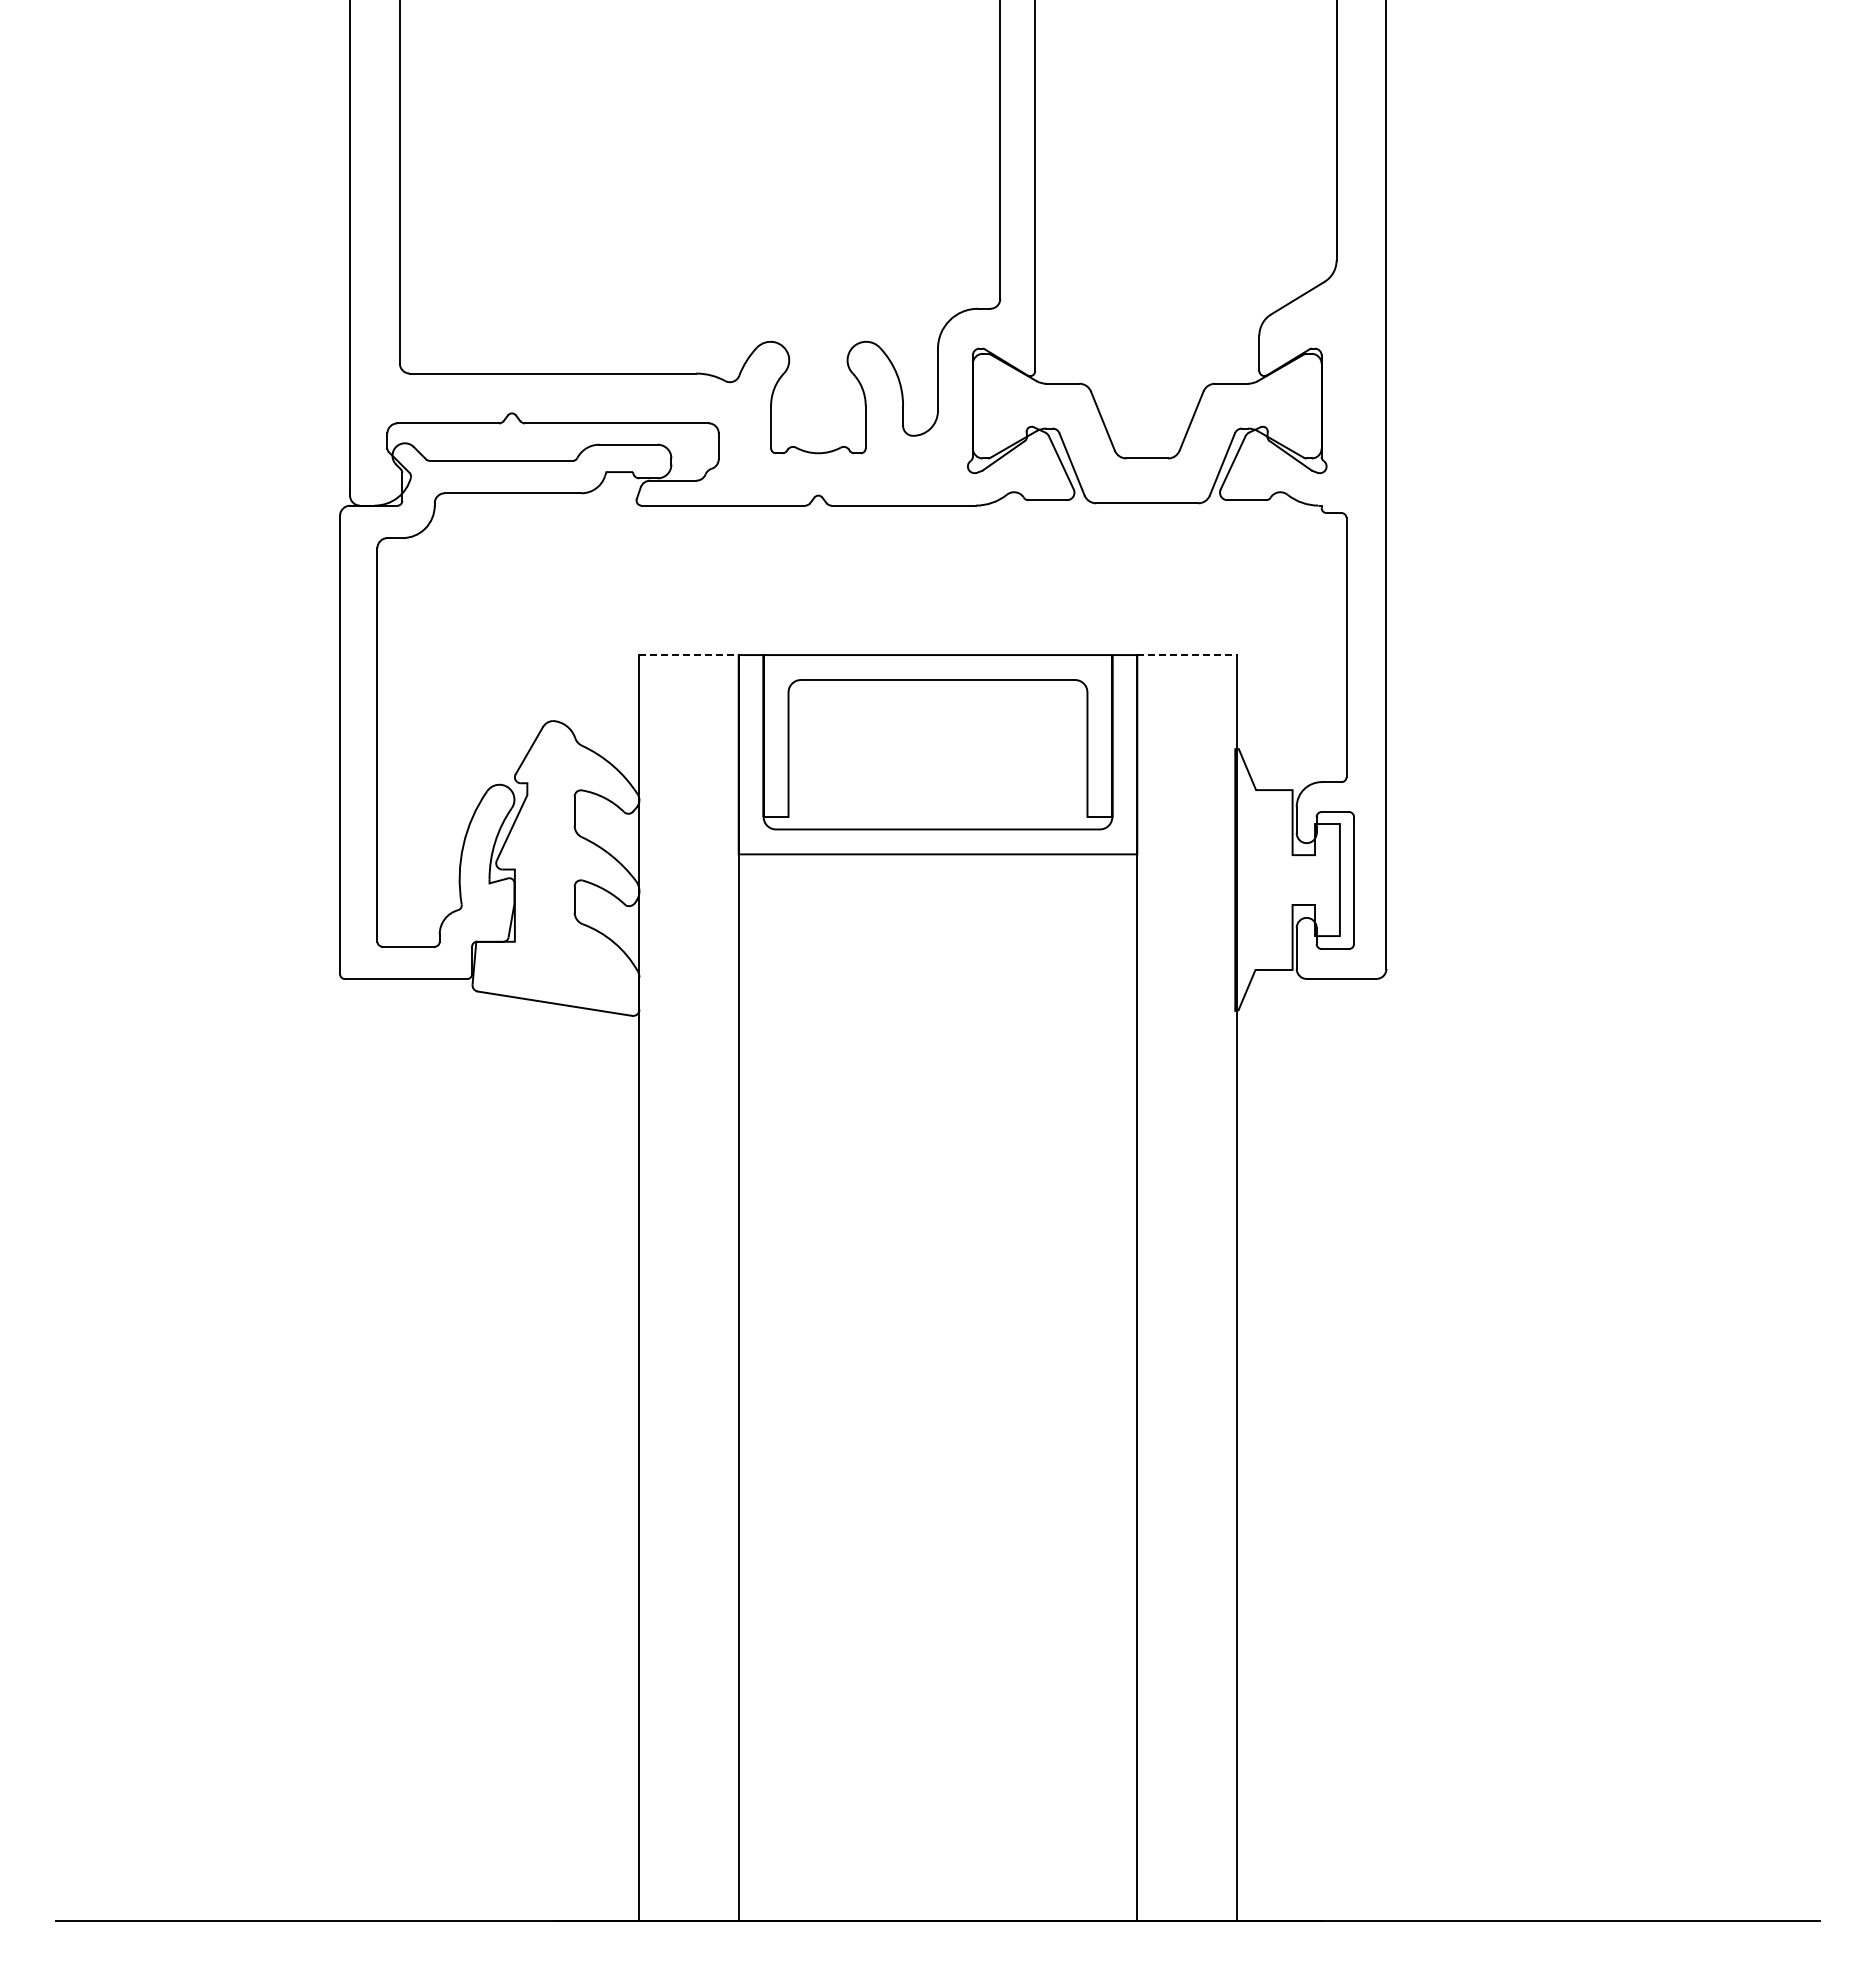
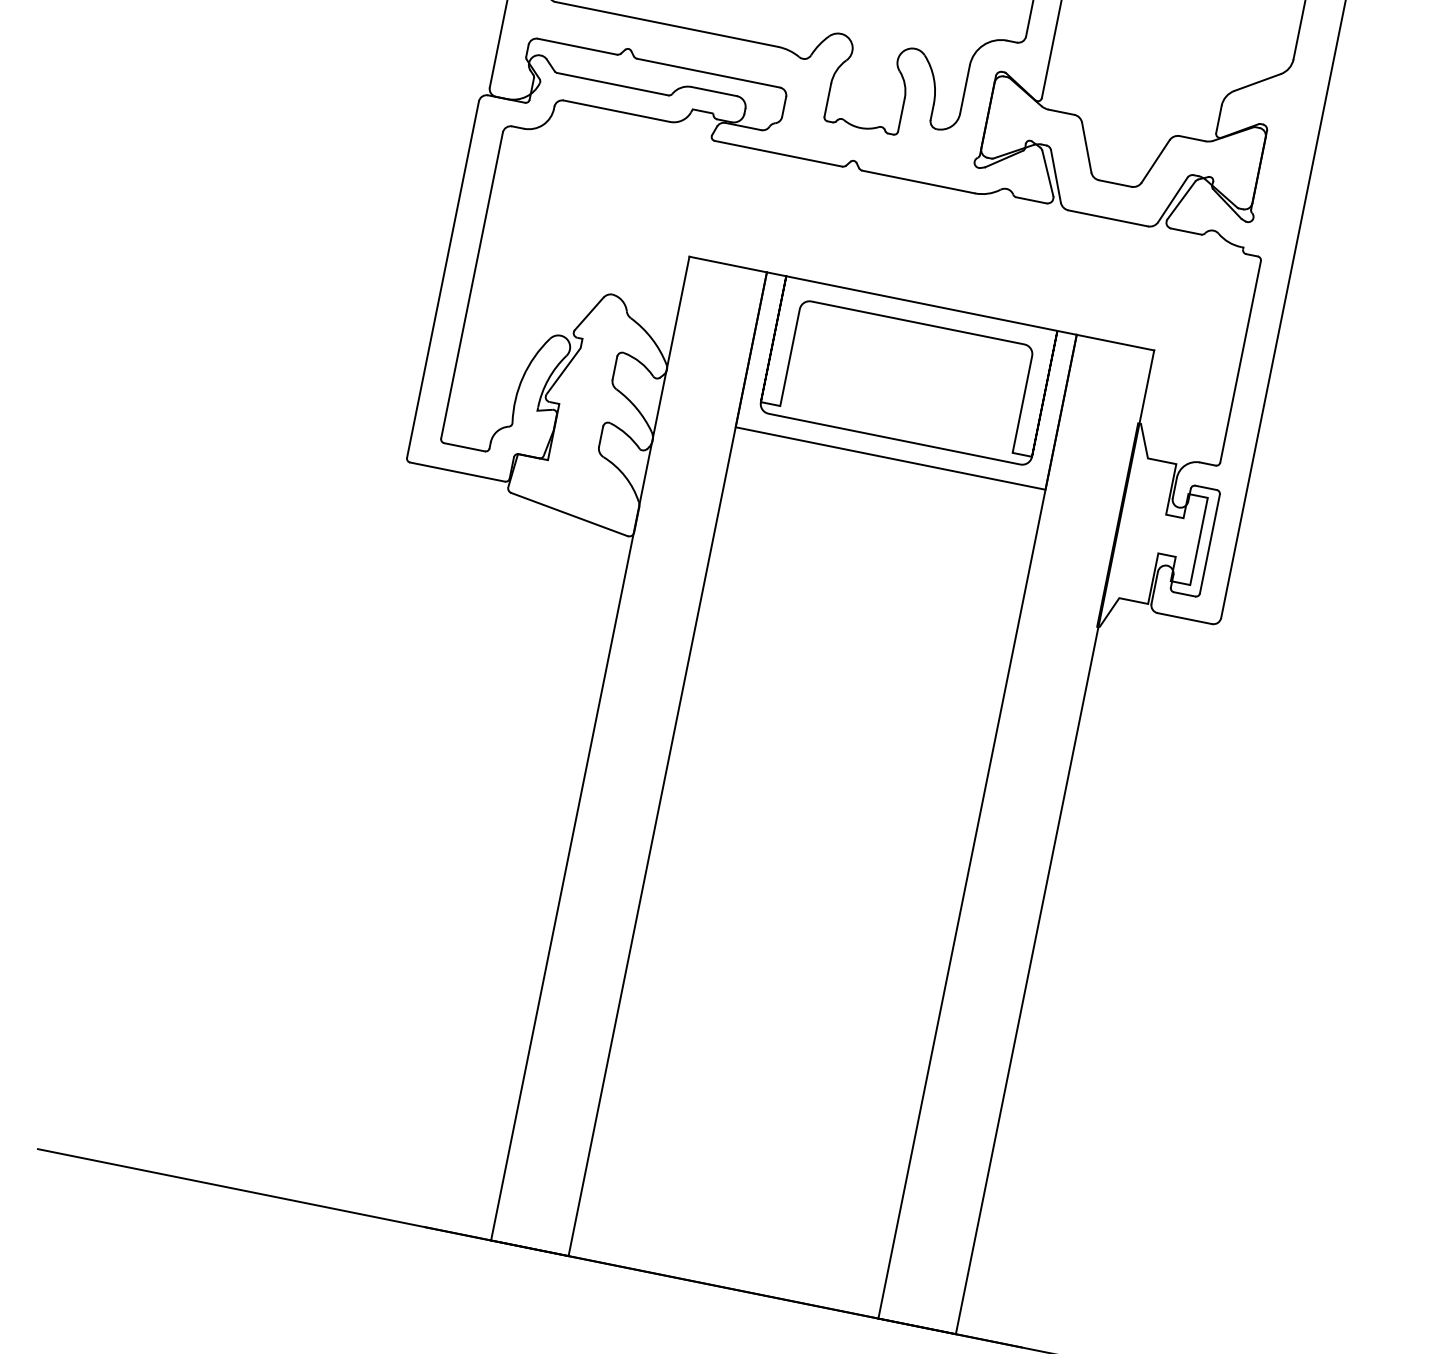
line: (688, 655) -> (727, 264), dashed -> solid
line: (1187, 655) -> (1115, 343), dashed -> solid

